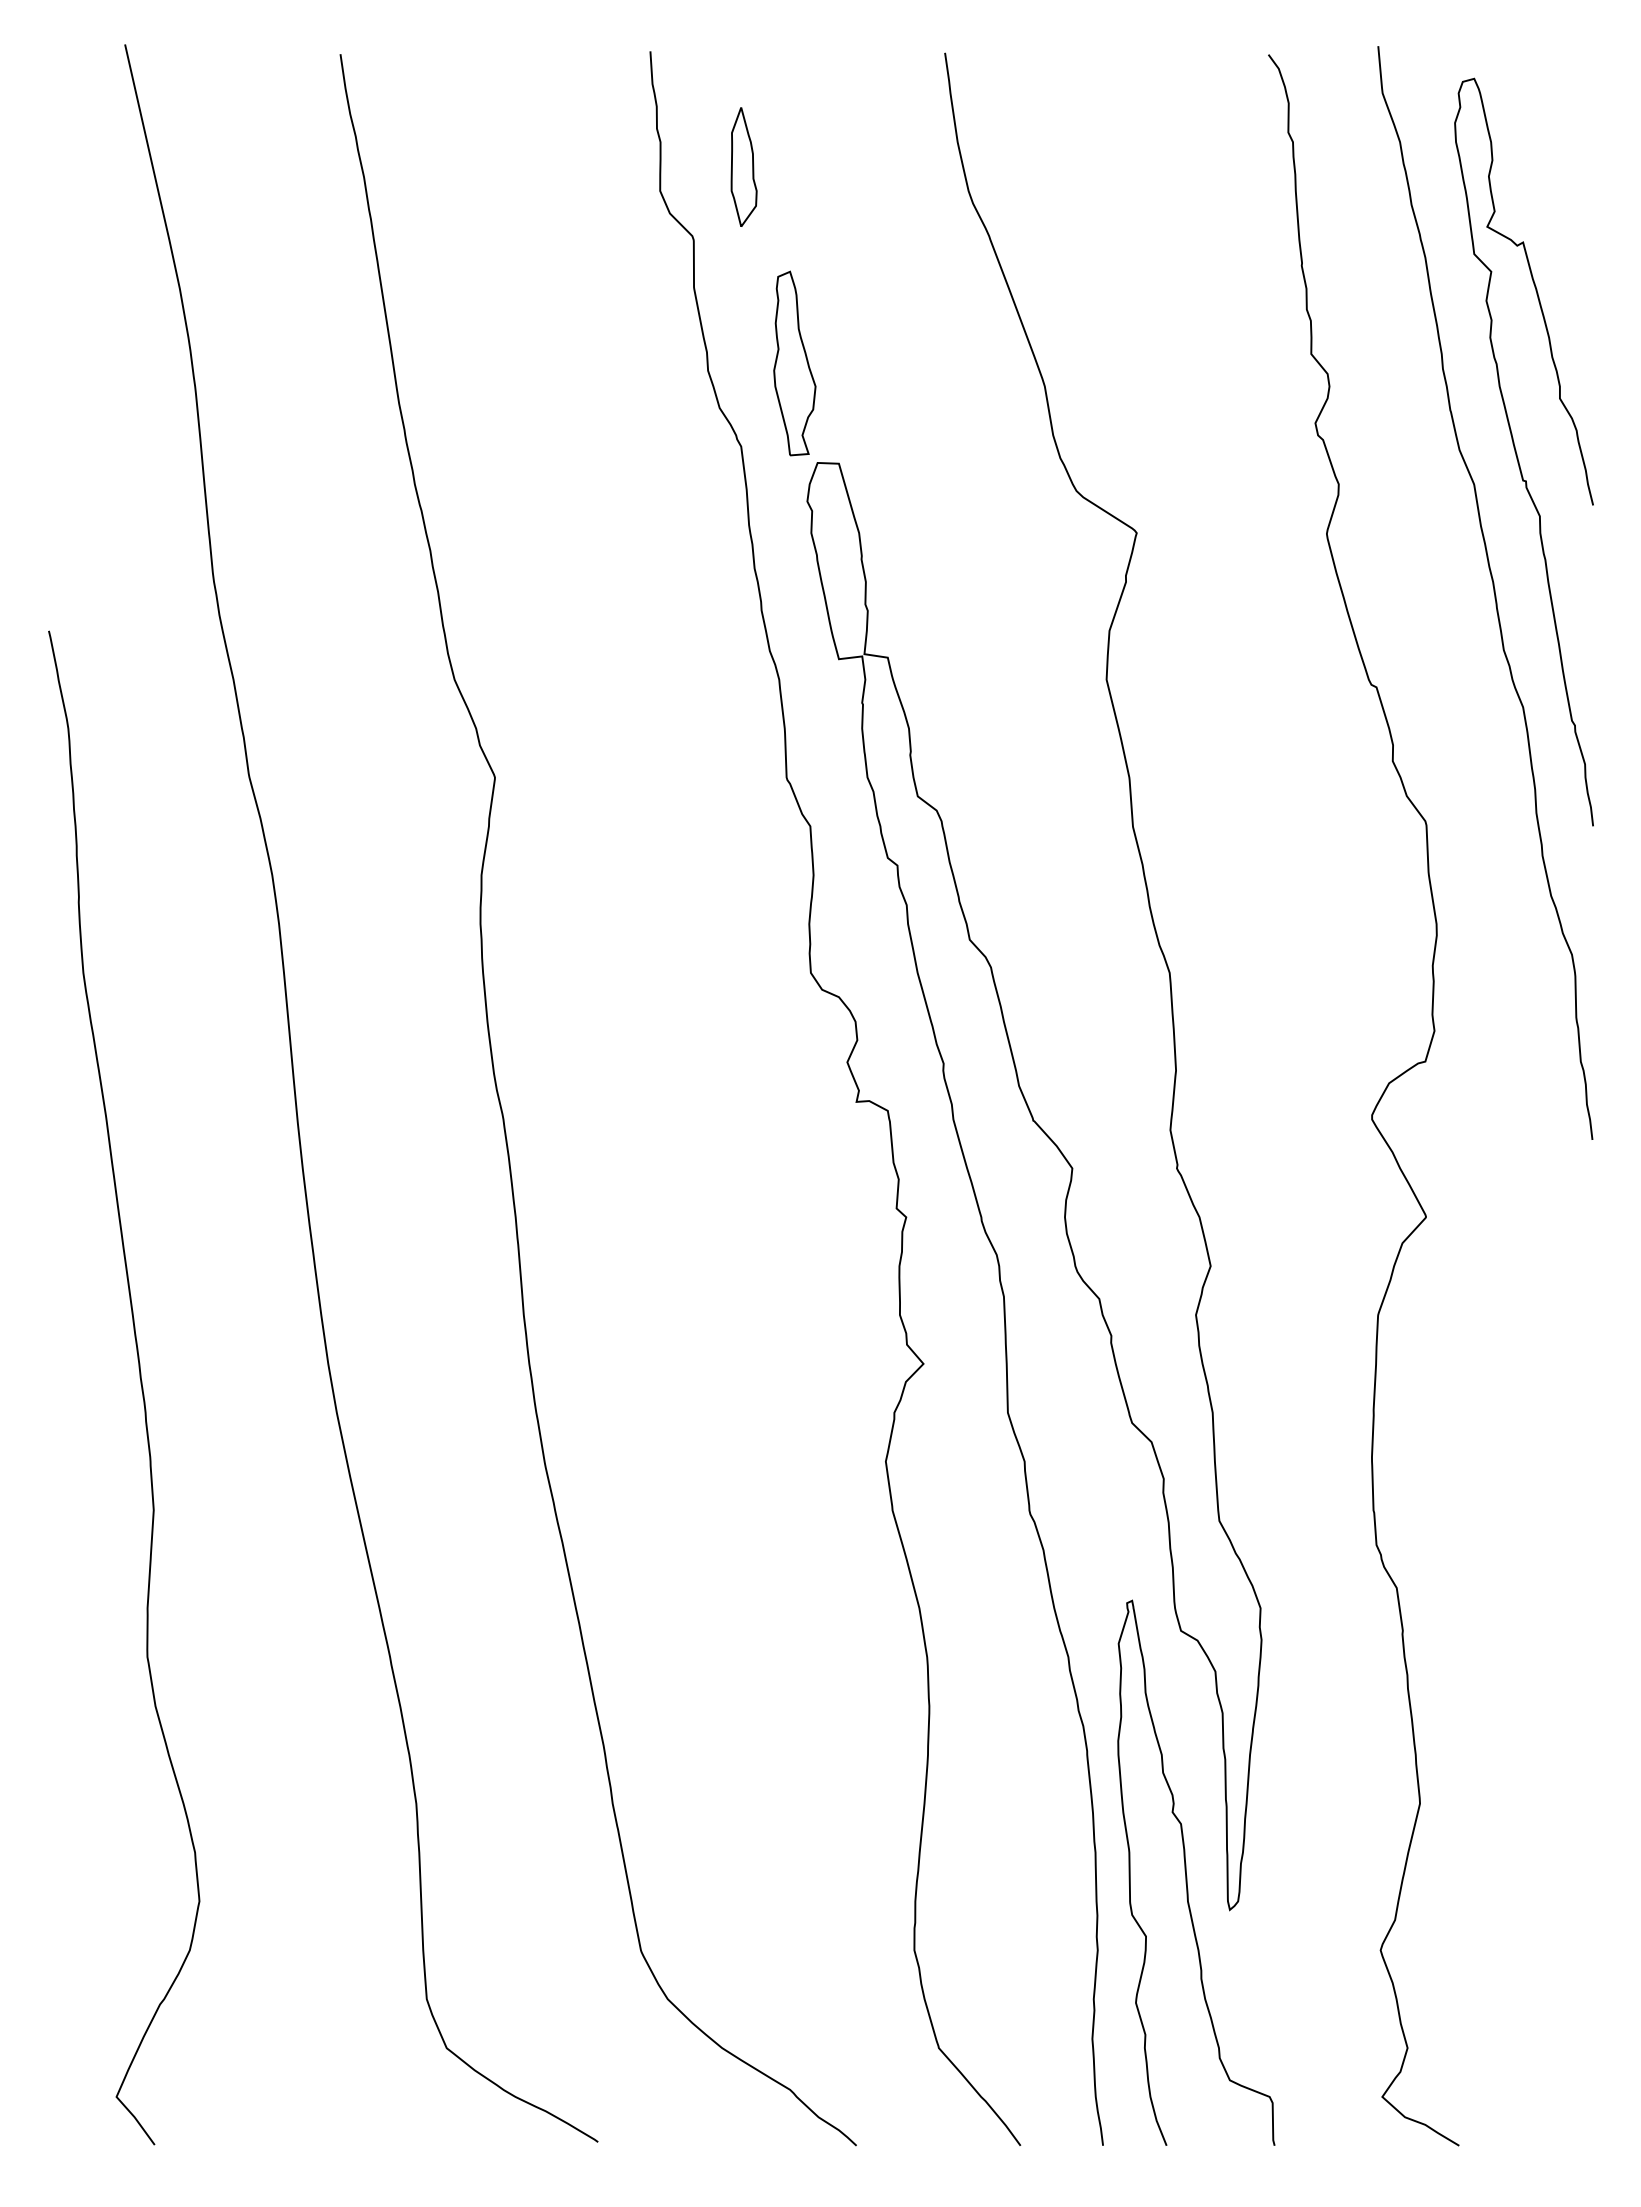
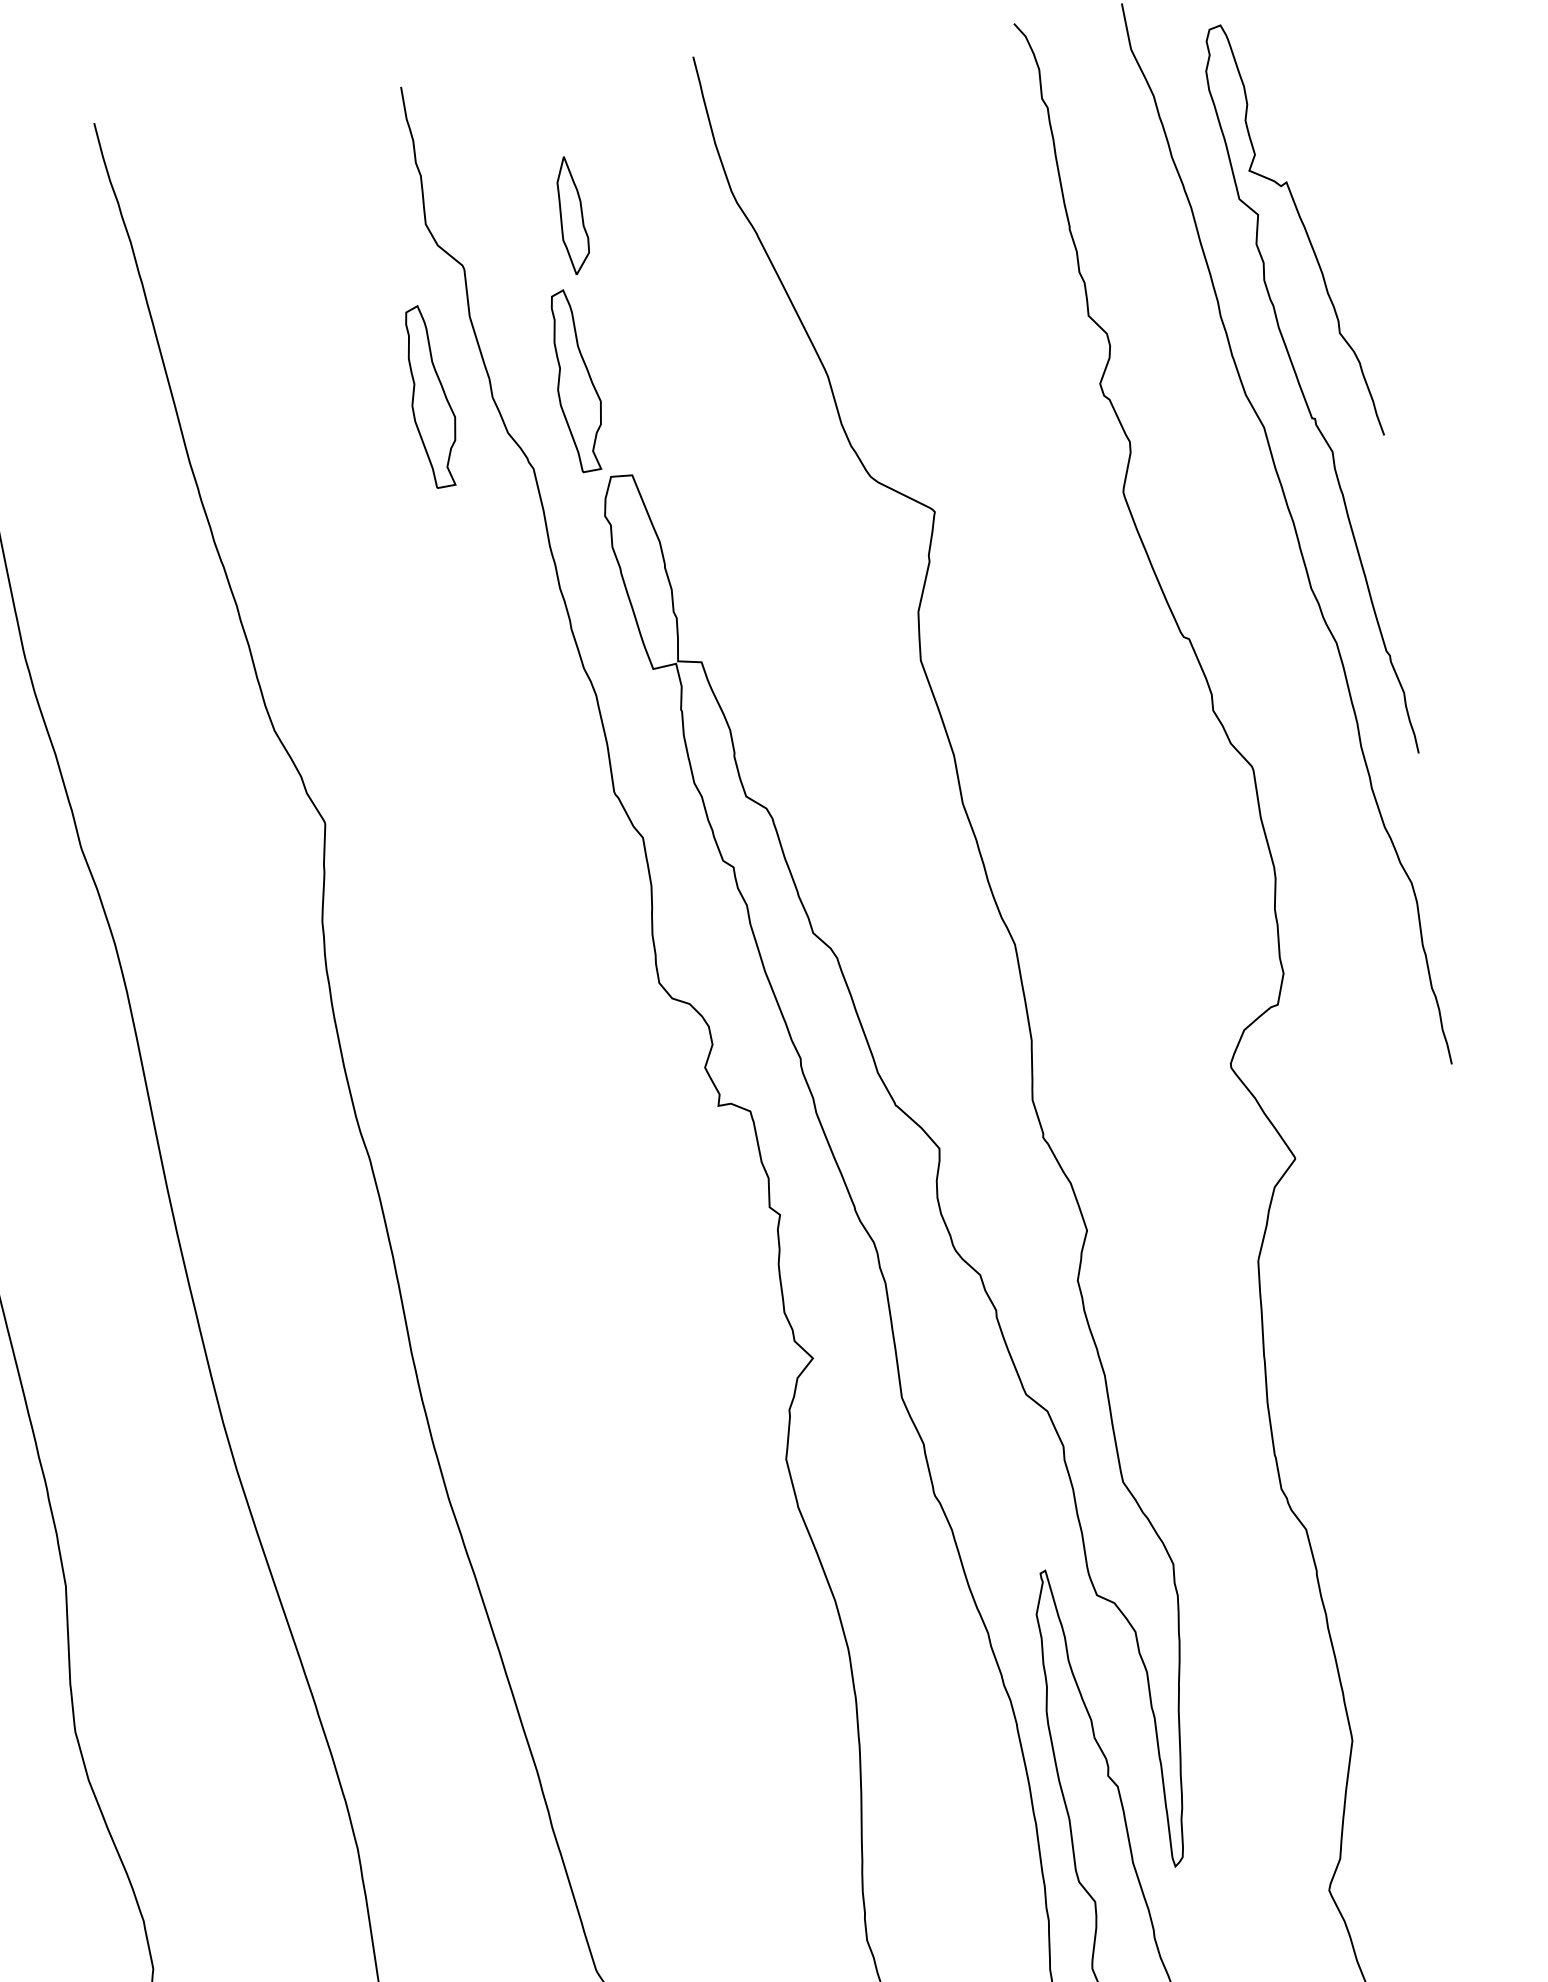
part: (743, 166) -> (572, 214), moved
part: (647, 363) -> (431, 396), added

